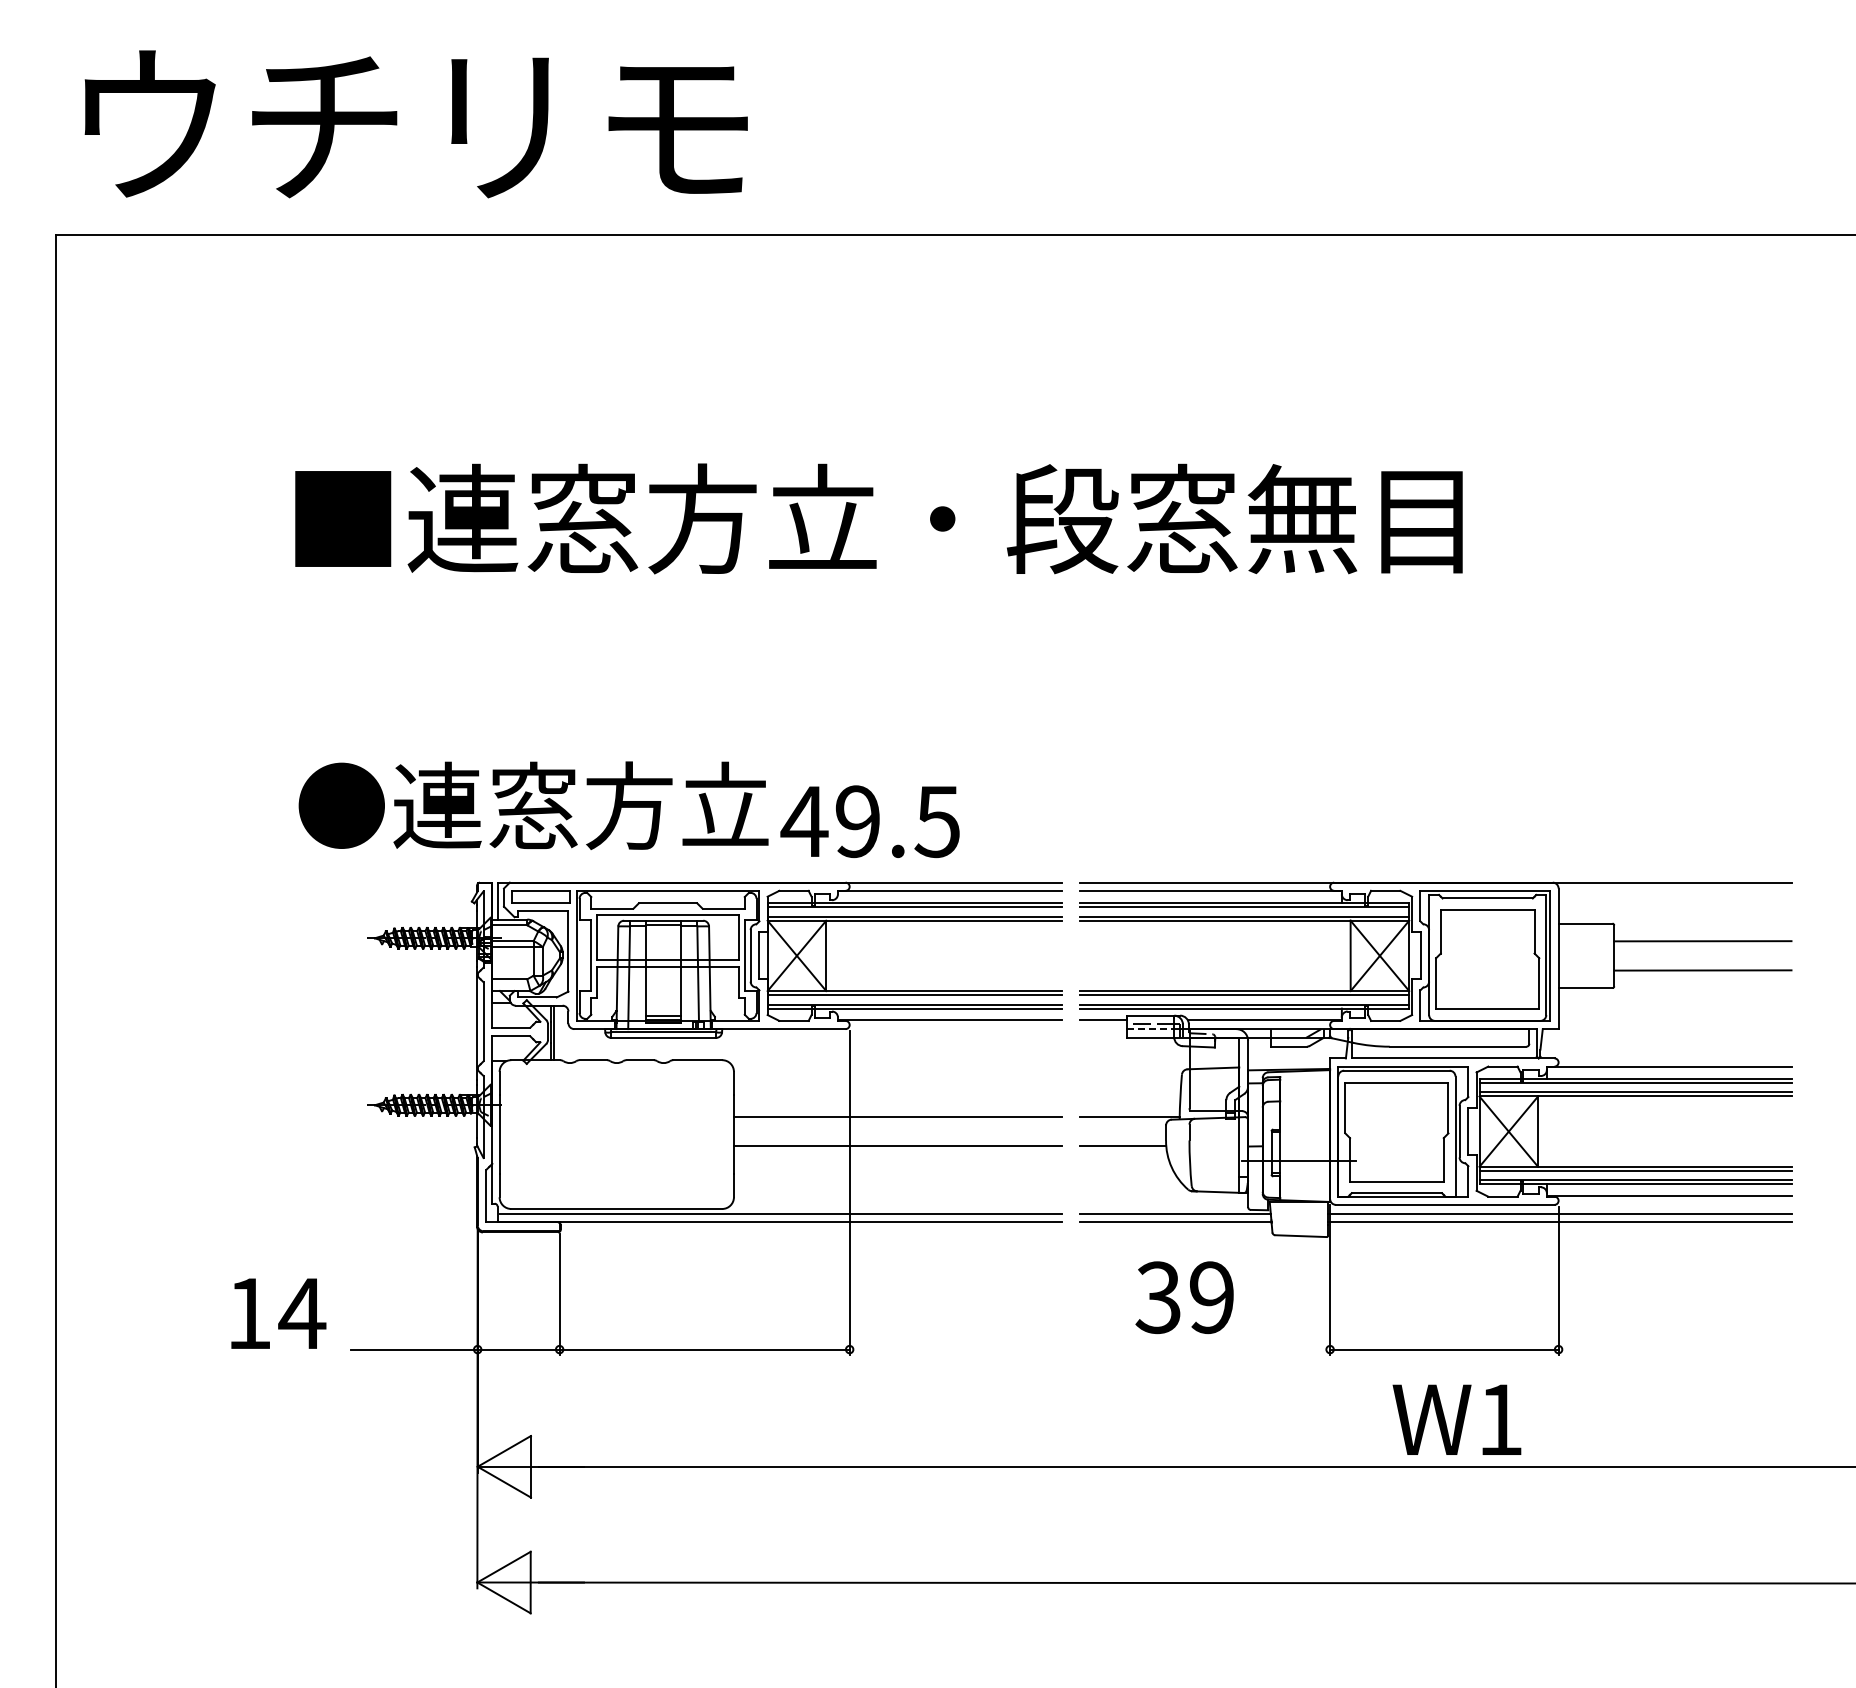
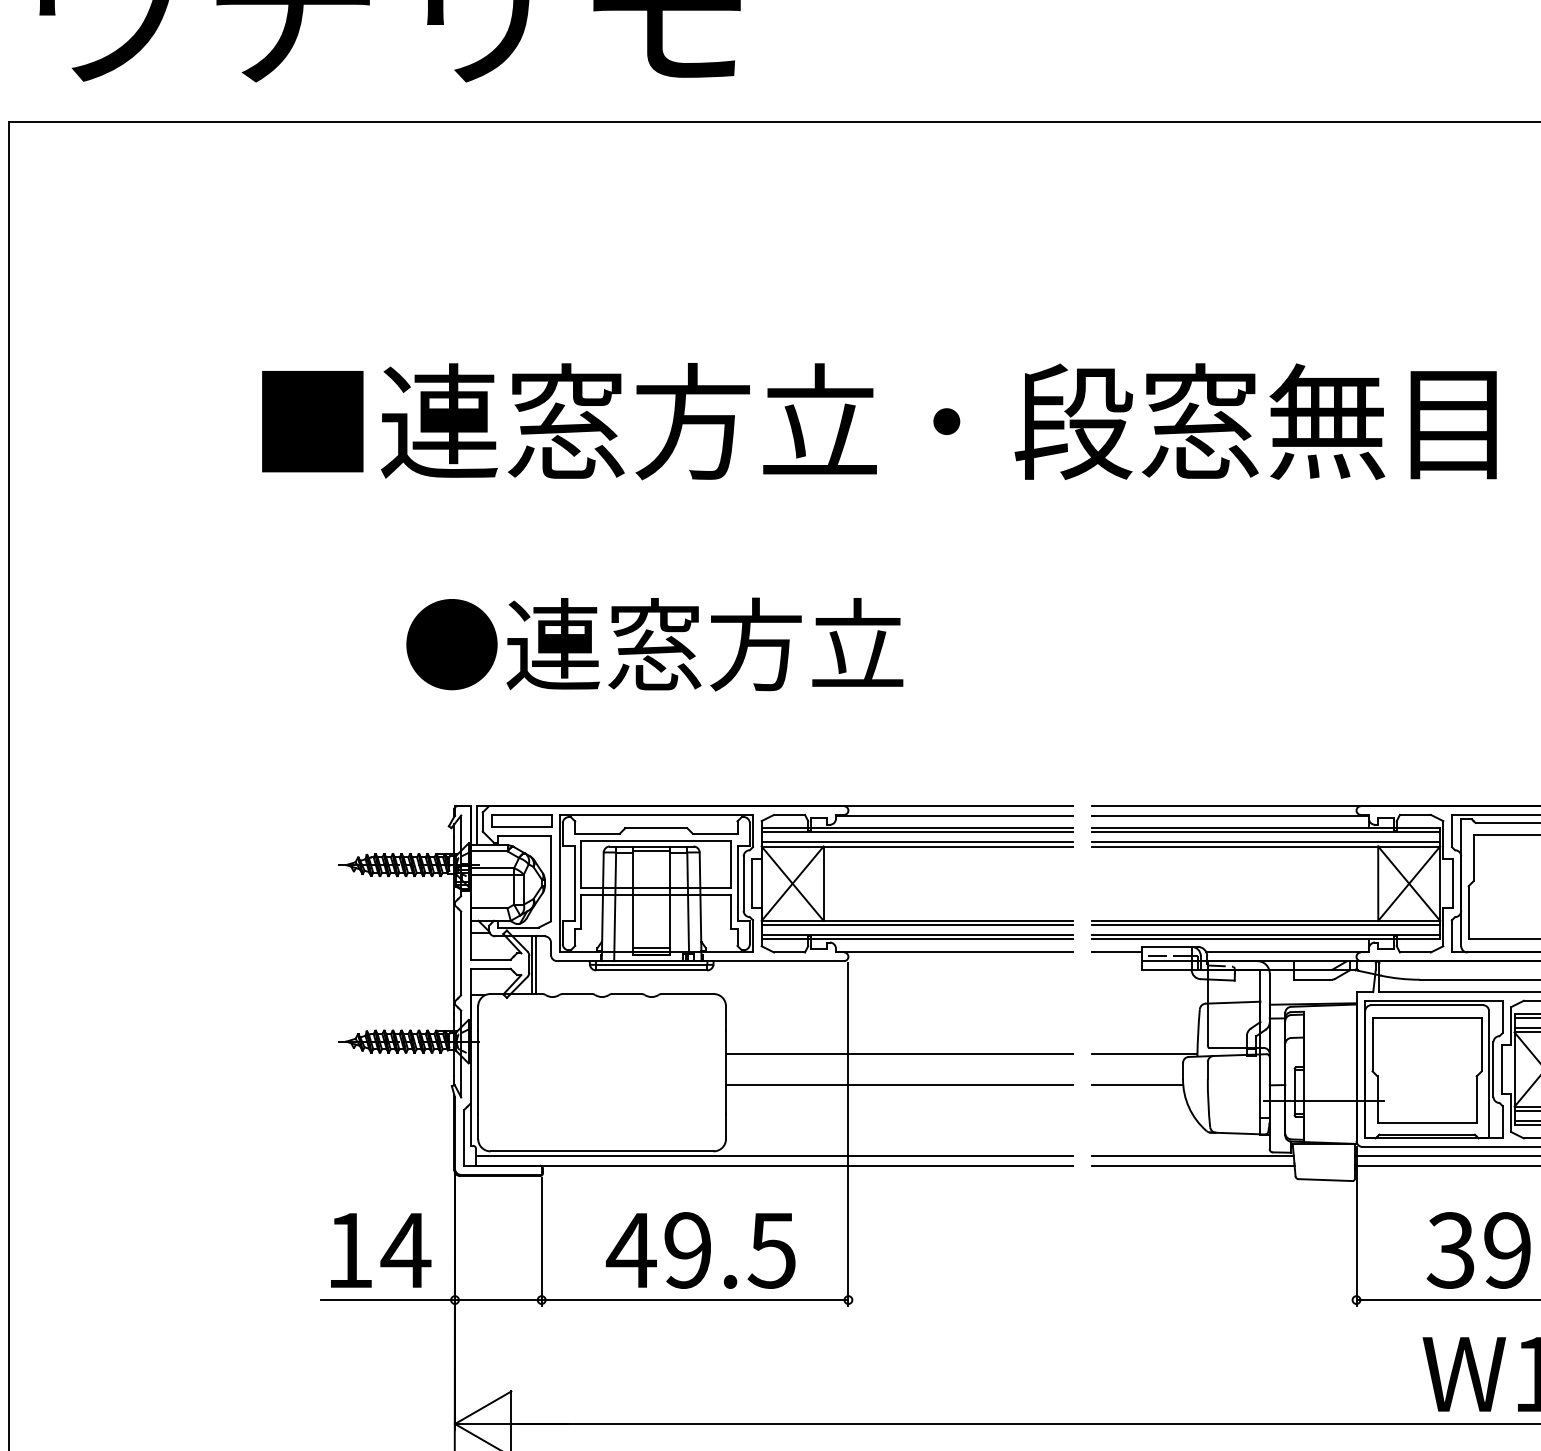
text: (533, 805) -> (654, 644), moved
text: (869, 821) -> (700, 1250), moved
line: (1151, 1029) -> (1167, 961), dashed -> solid
text: (1184, 1297) -> (1478, 1250), moved
text: (278, 1313) -> (380, 1250), moved

